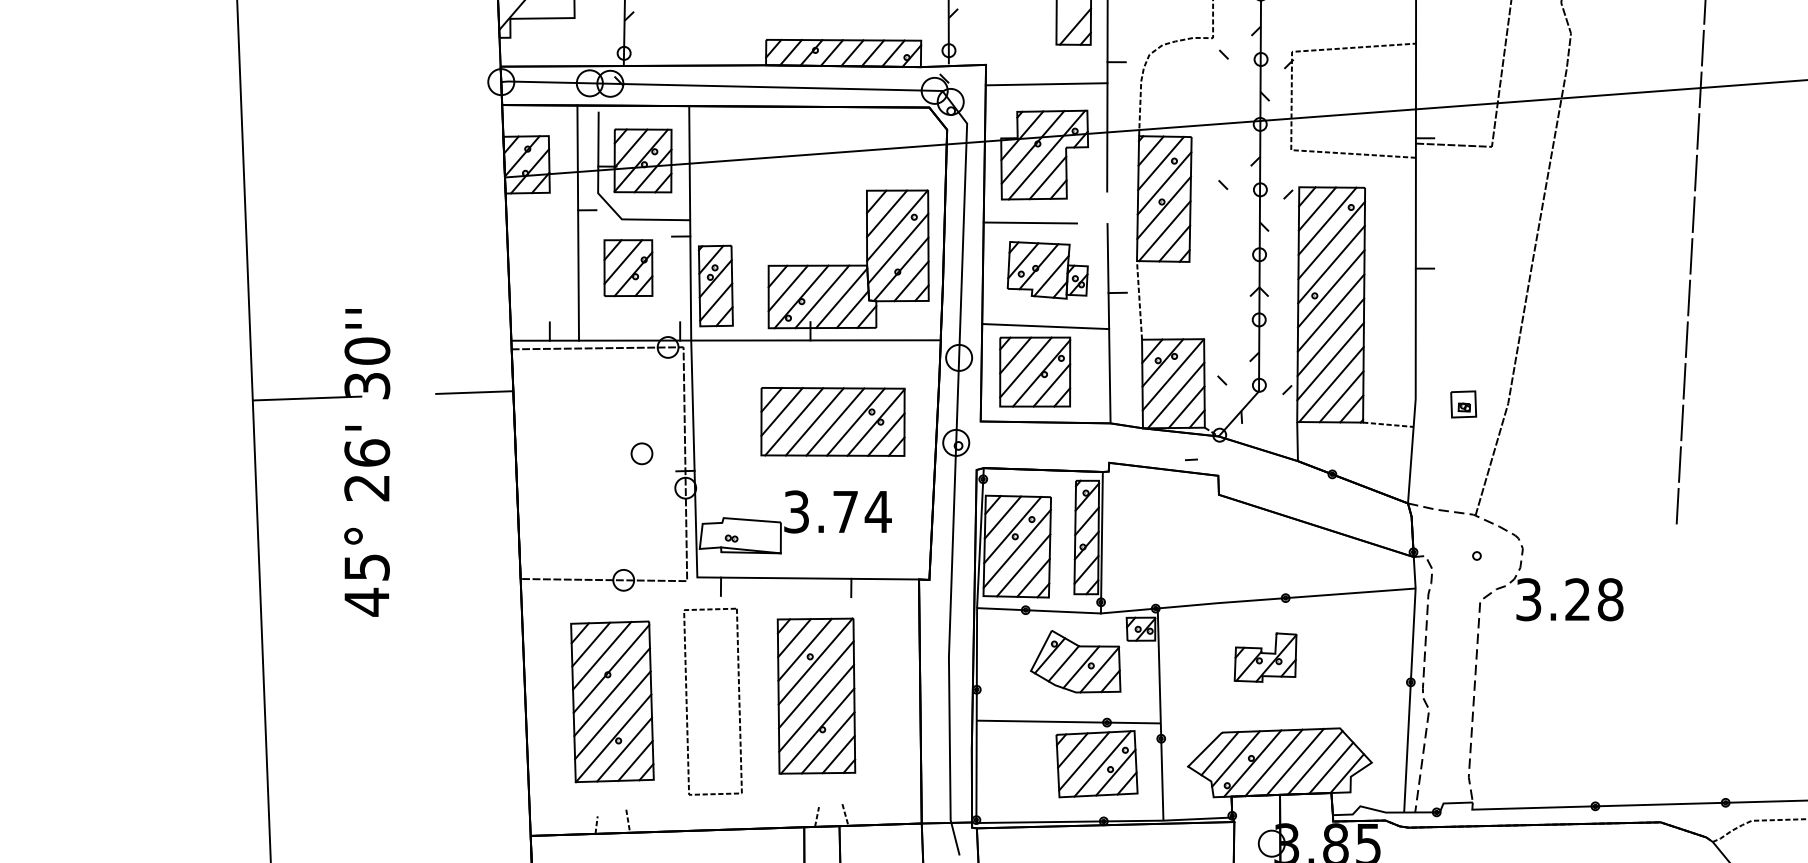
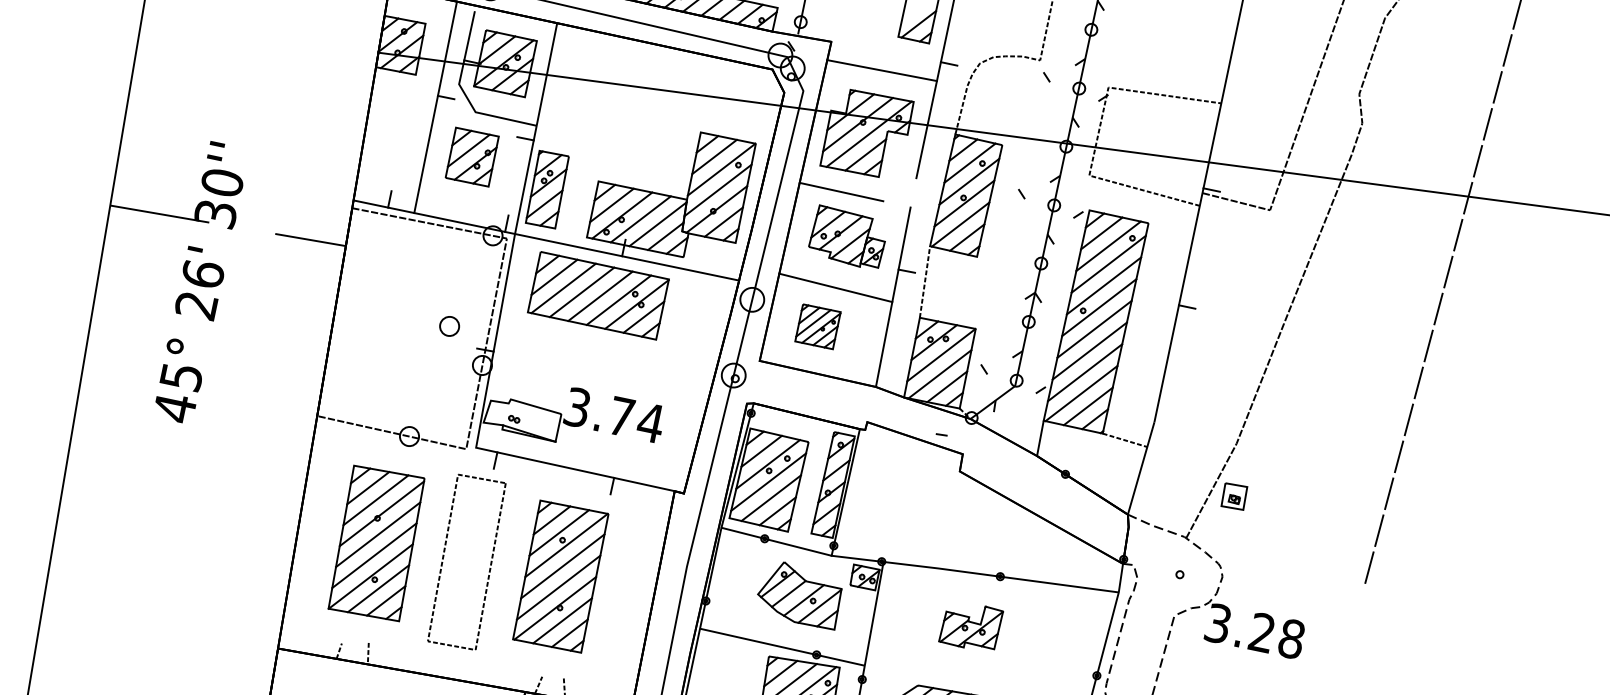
part: (1035, 371) -> (818, 326), size x0.6
part: (1463, 404) -> (1234, 496), moved
part: (832, 421) -> (598, 295), moved

